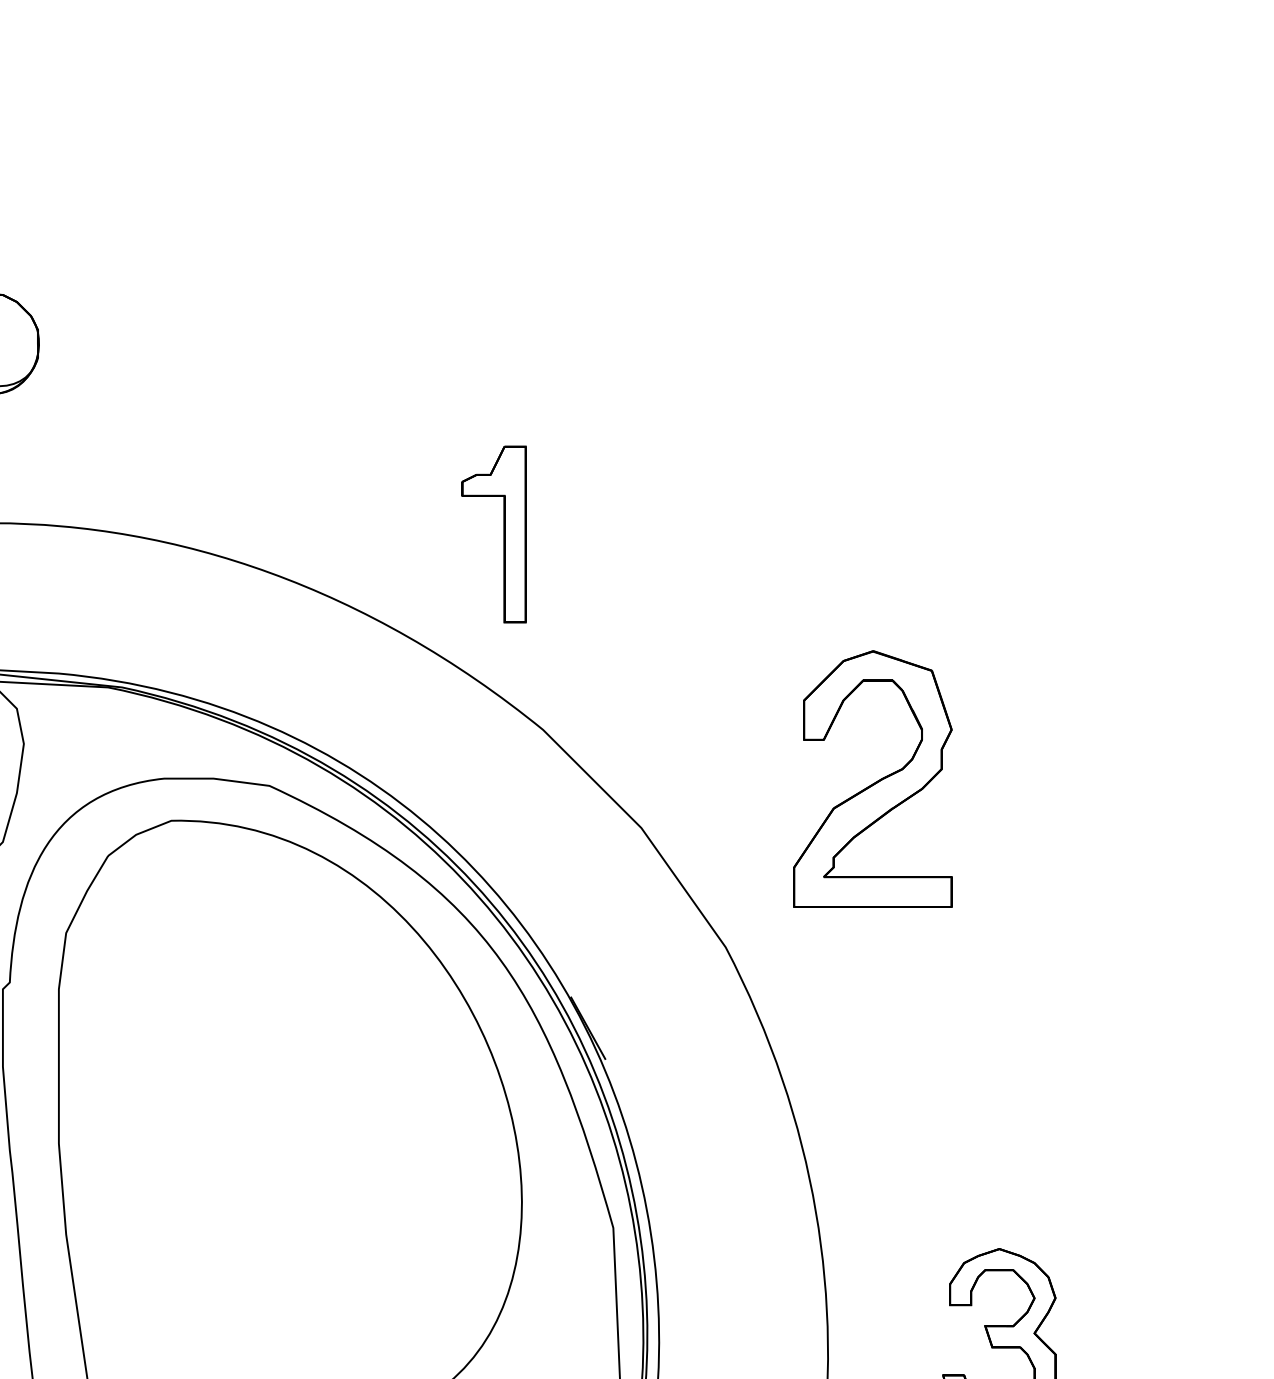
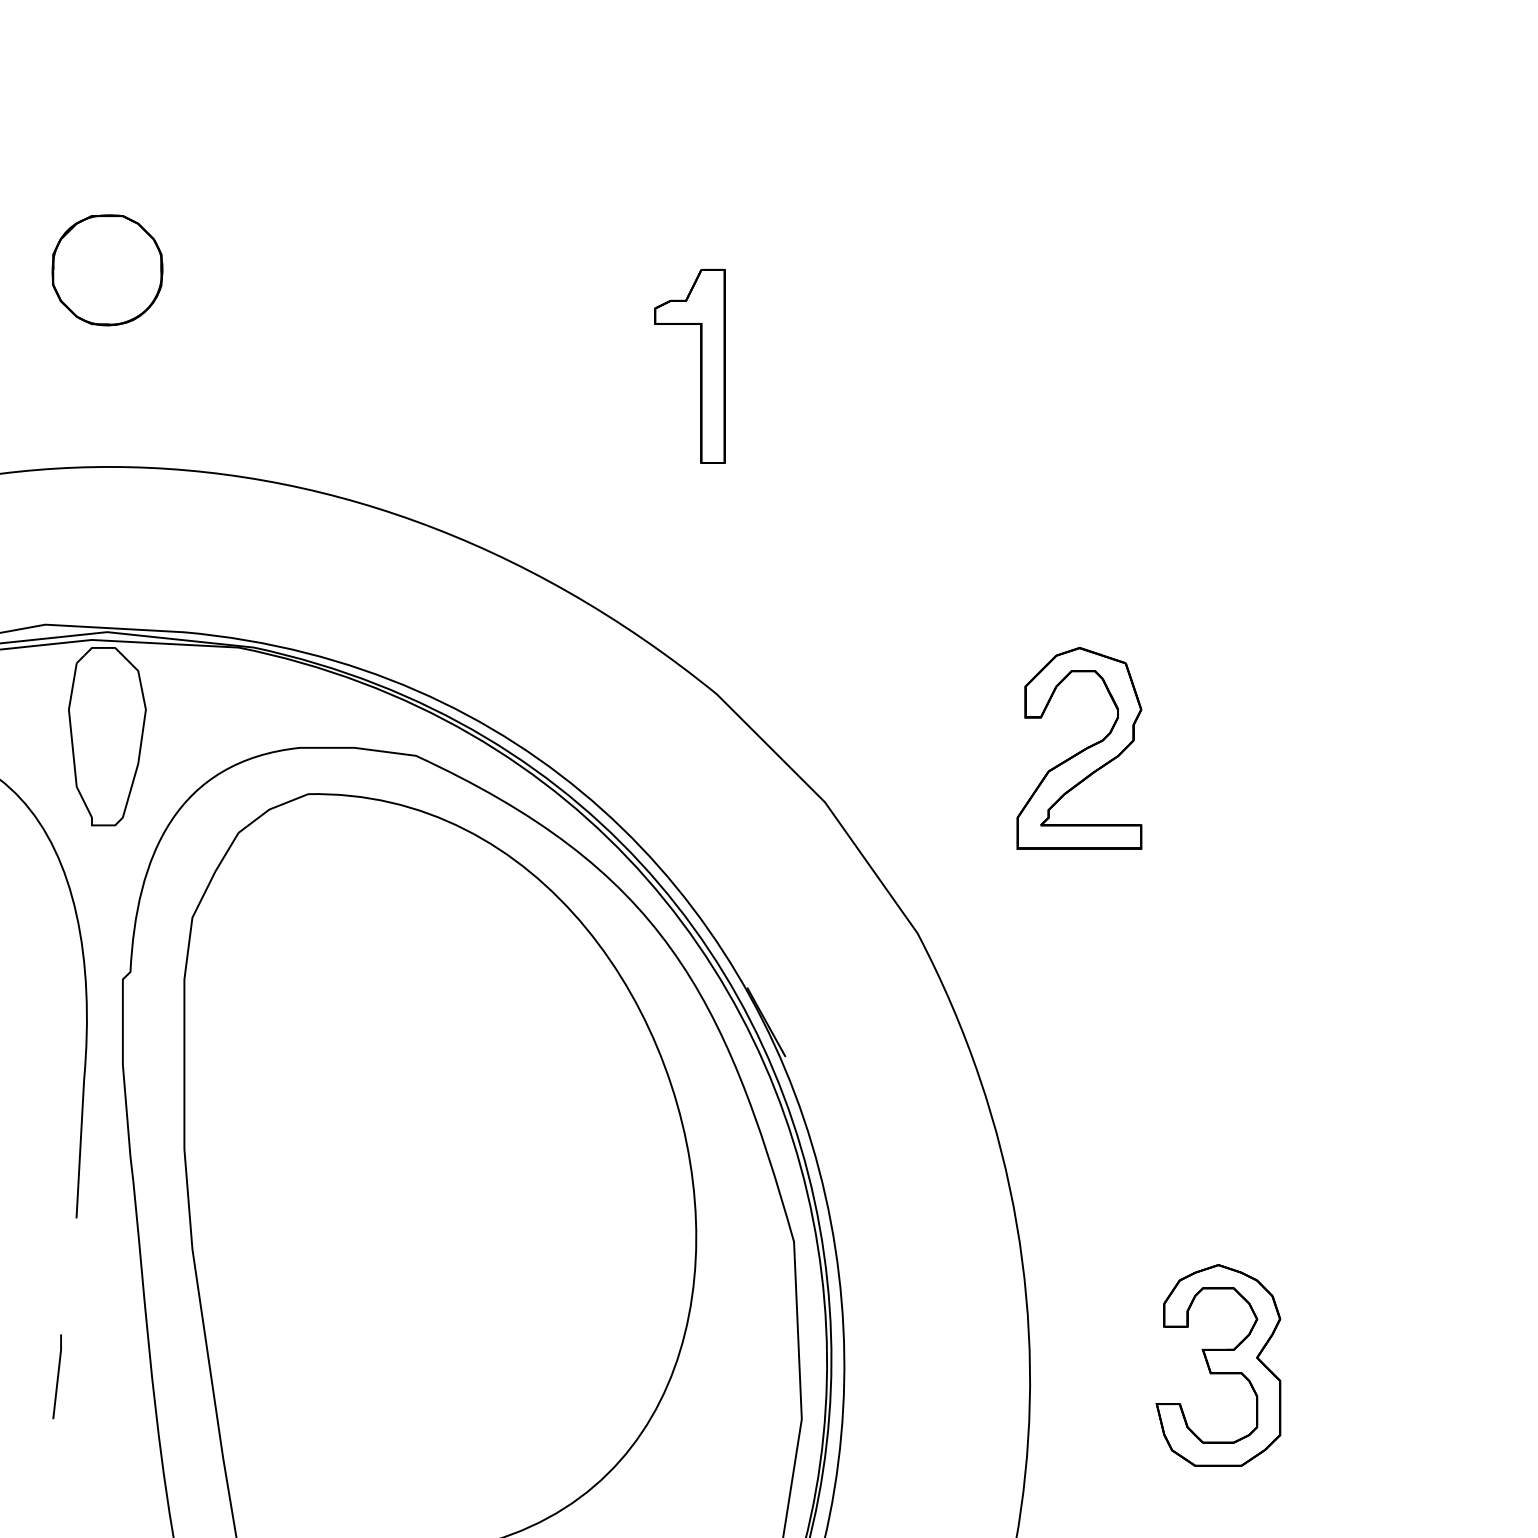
part: (503, 534) -> (700, 366), moved
part: (872, 779) -> (1079, 748), size x0.71

